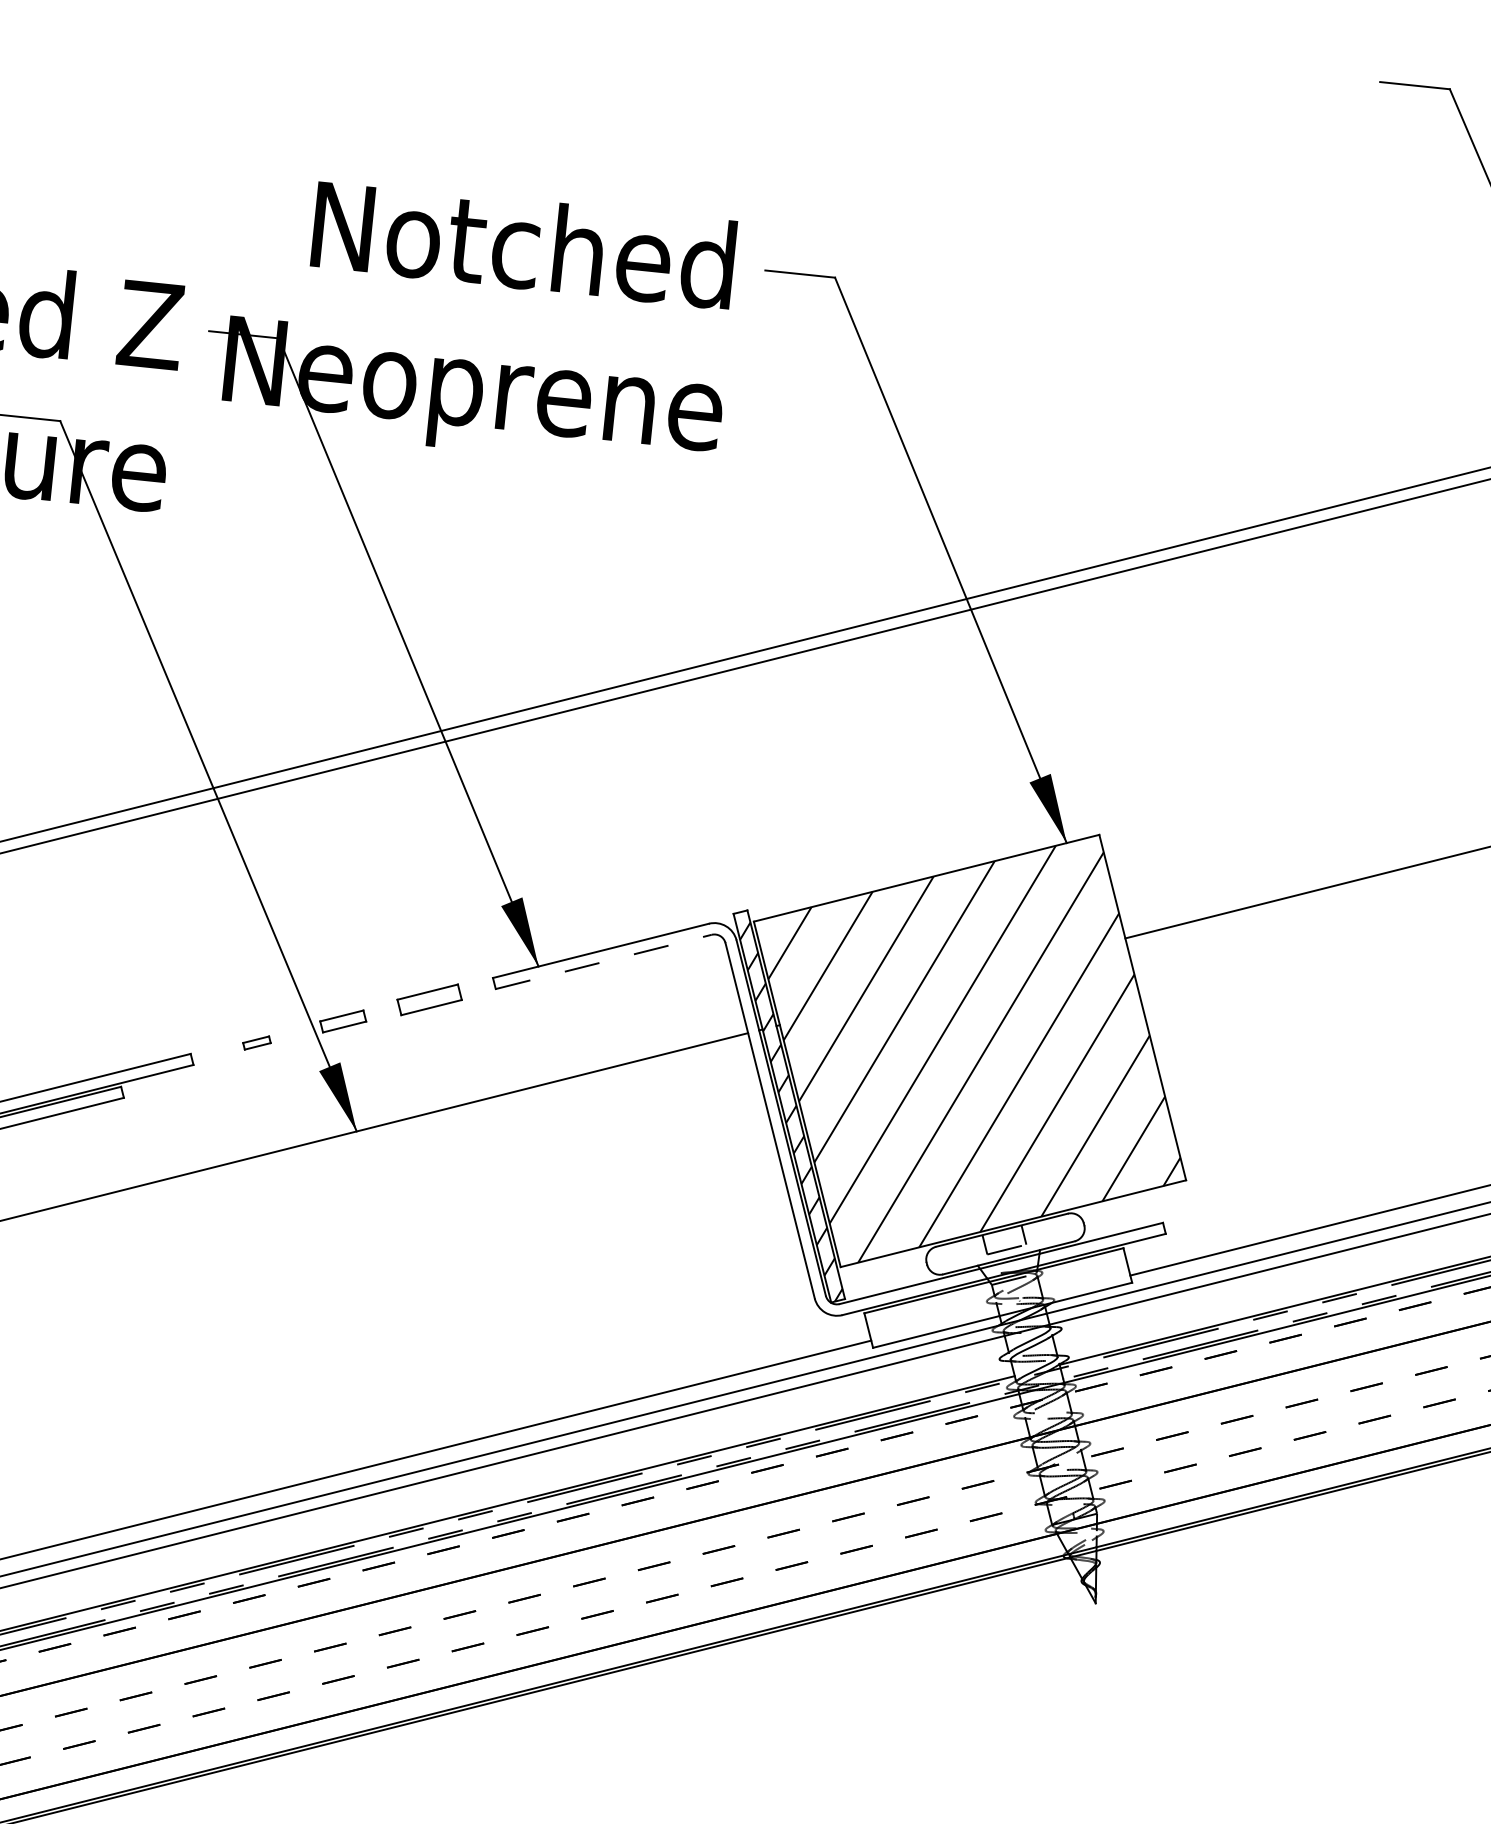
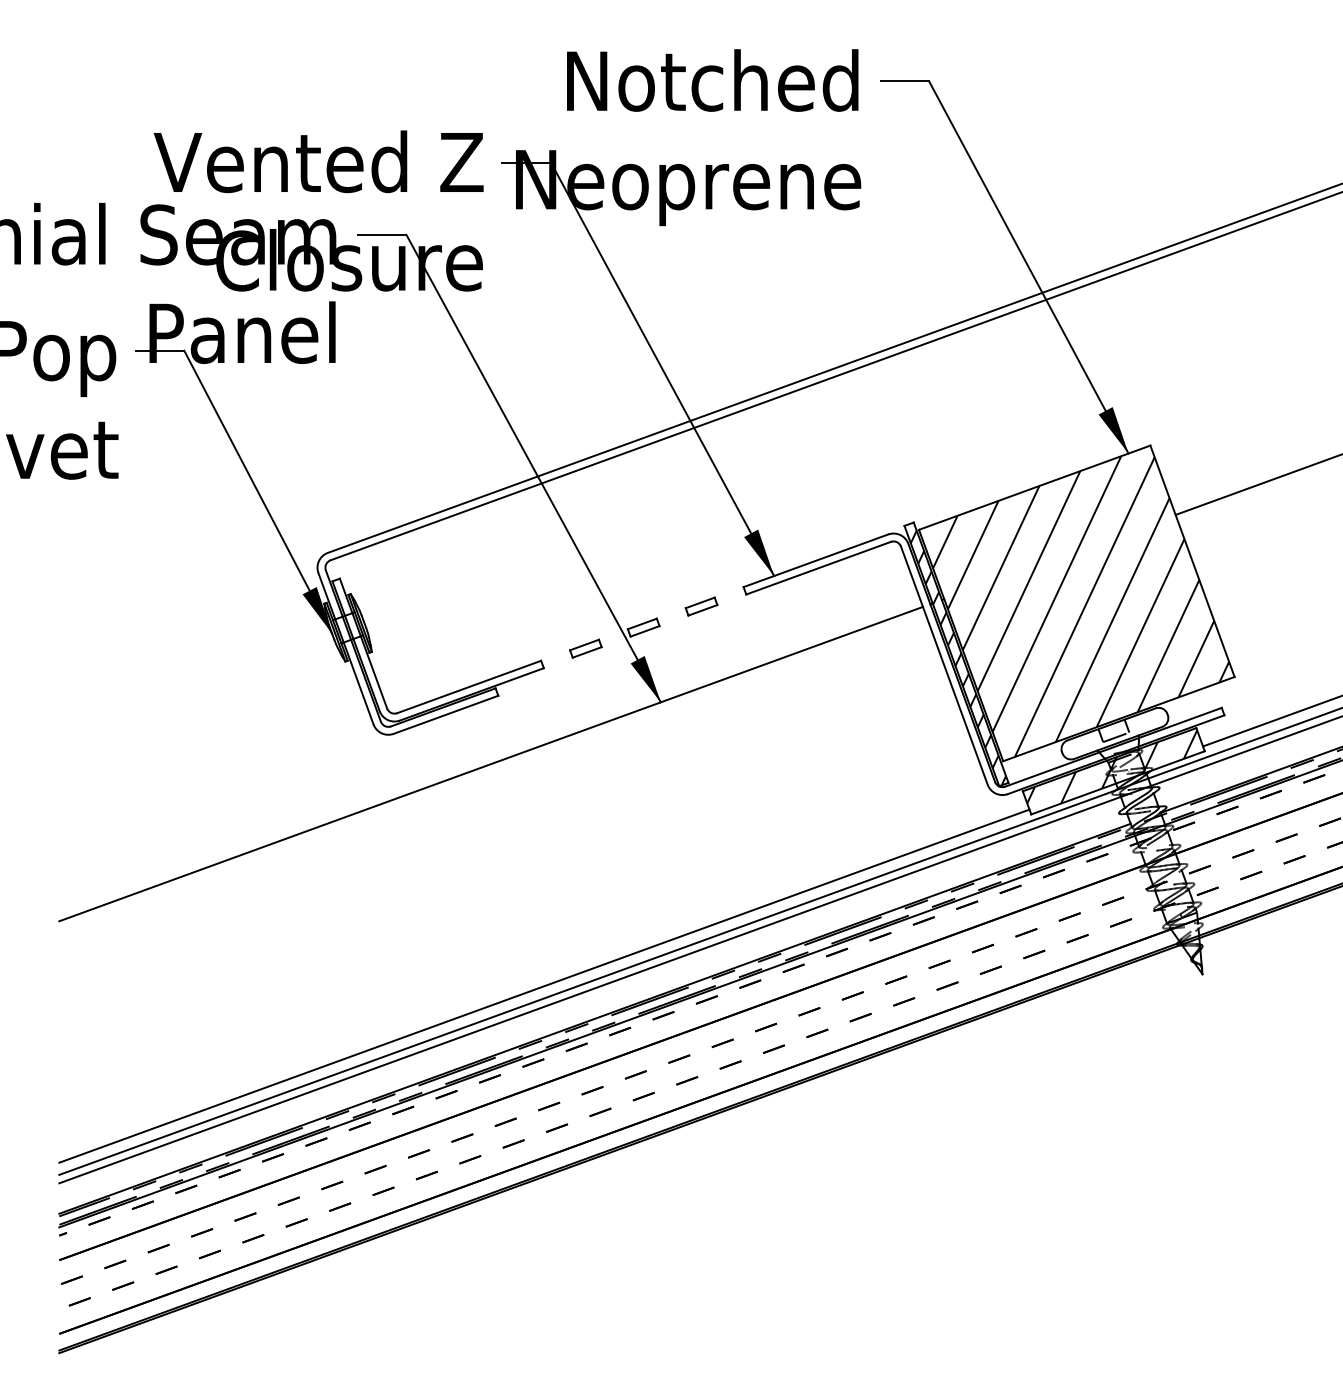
line: (603, 962) -> (818, 568), dashed -> solid
part: (429, 999) -> (701, 606), size x0.71
part: (256, 1042) -> (585, 648), size x1.67
hatch: (997, 1290) -> (1112, 766), added

